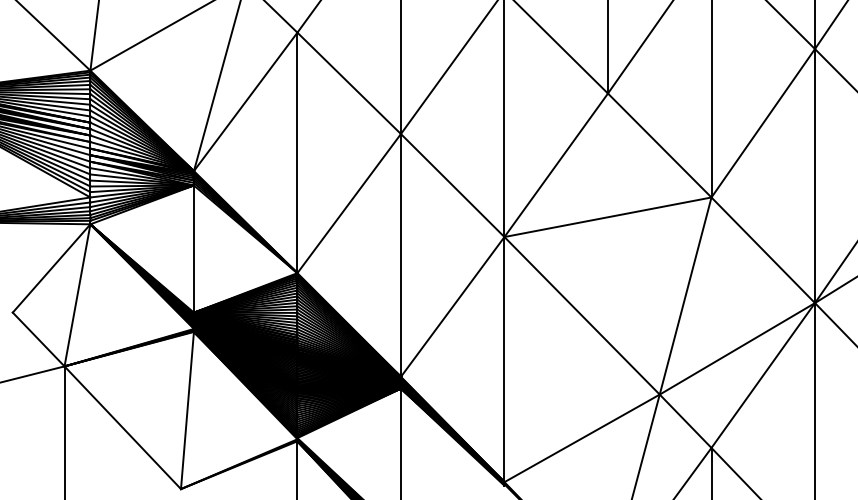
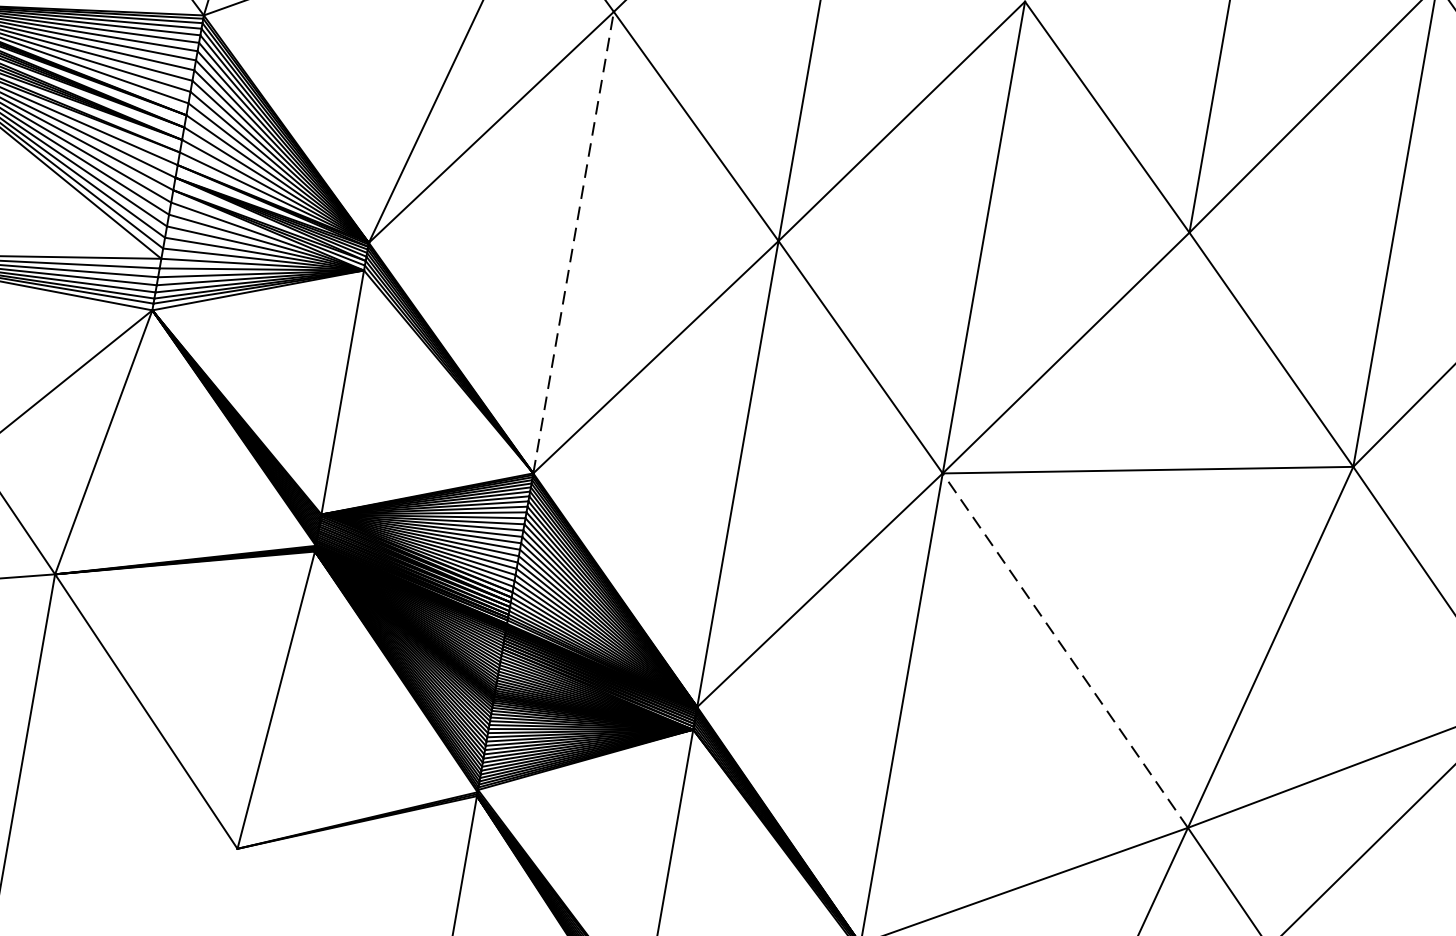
line: (297, 152) -> (573, 241), solid -> dashed
line: (582, 315) -> (1066, 650), solid -> dashed

